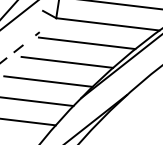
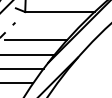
line: (86, 43) -> (47, 26), removed

